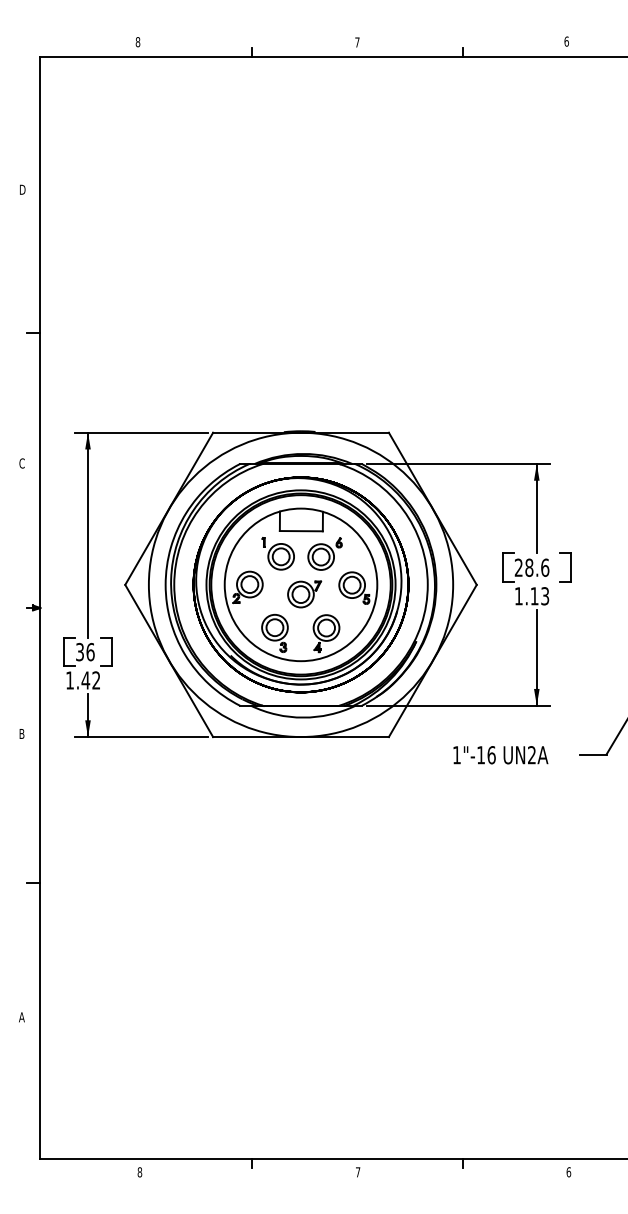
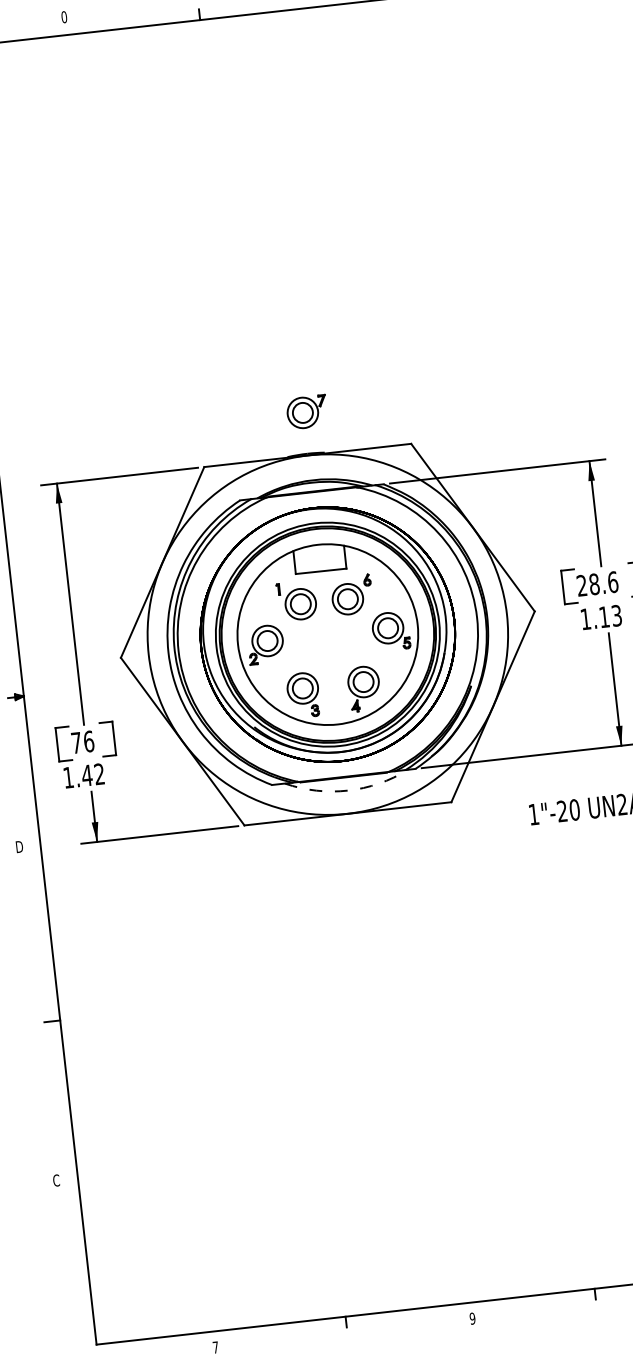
text: (137, 41) -> (63, 16), 8 -> 0
part: (304, 594) -> (307, 412), moved
text: (79, 651) -> (75, 742), 36 -> 76
arc: (303, 717) -> (348, 790), solid -> dashed
text: (22, 733) -> (19, 846), B -> D
text: (486, 755) -> (568, 811), 1"-16 -> 1"-20
text: (21, 1017) -> (55, 1180), A -> C
text: (139, 1172) -> (215, 1347), 8 -> 7
text: (357, 1172) -> (471, 1318), 7 -> 9

